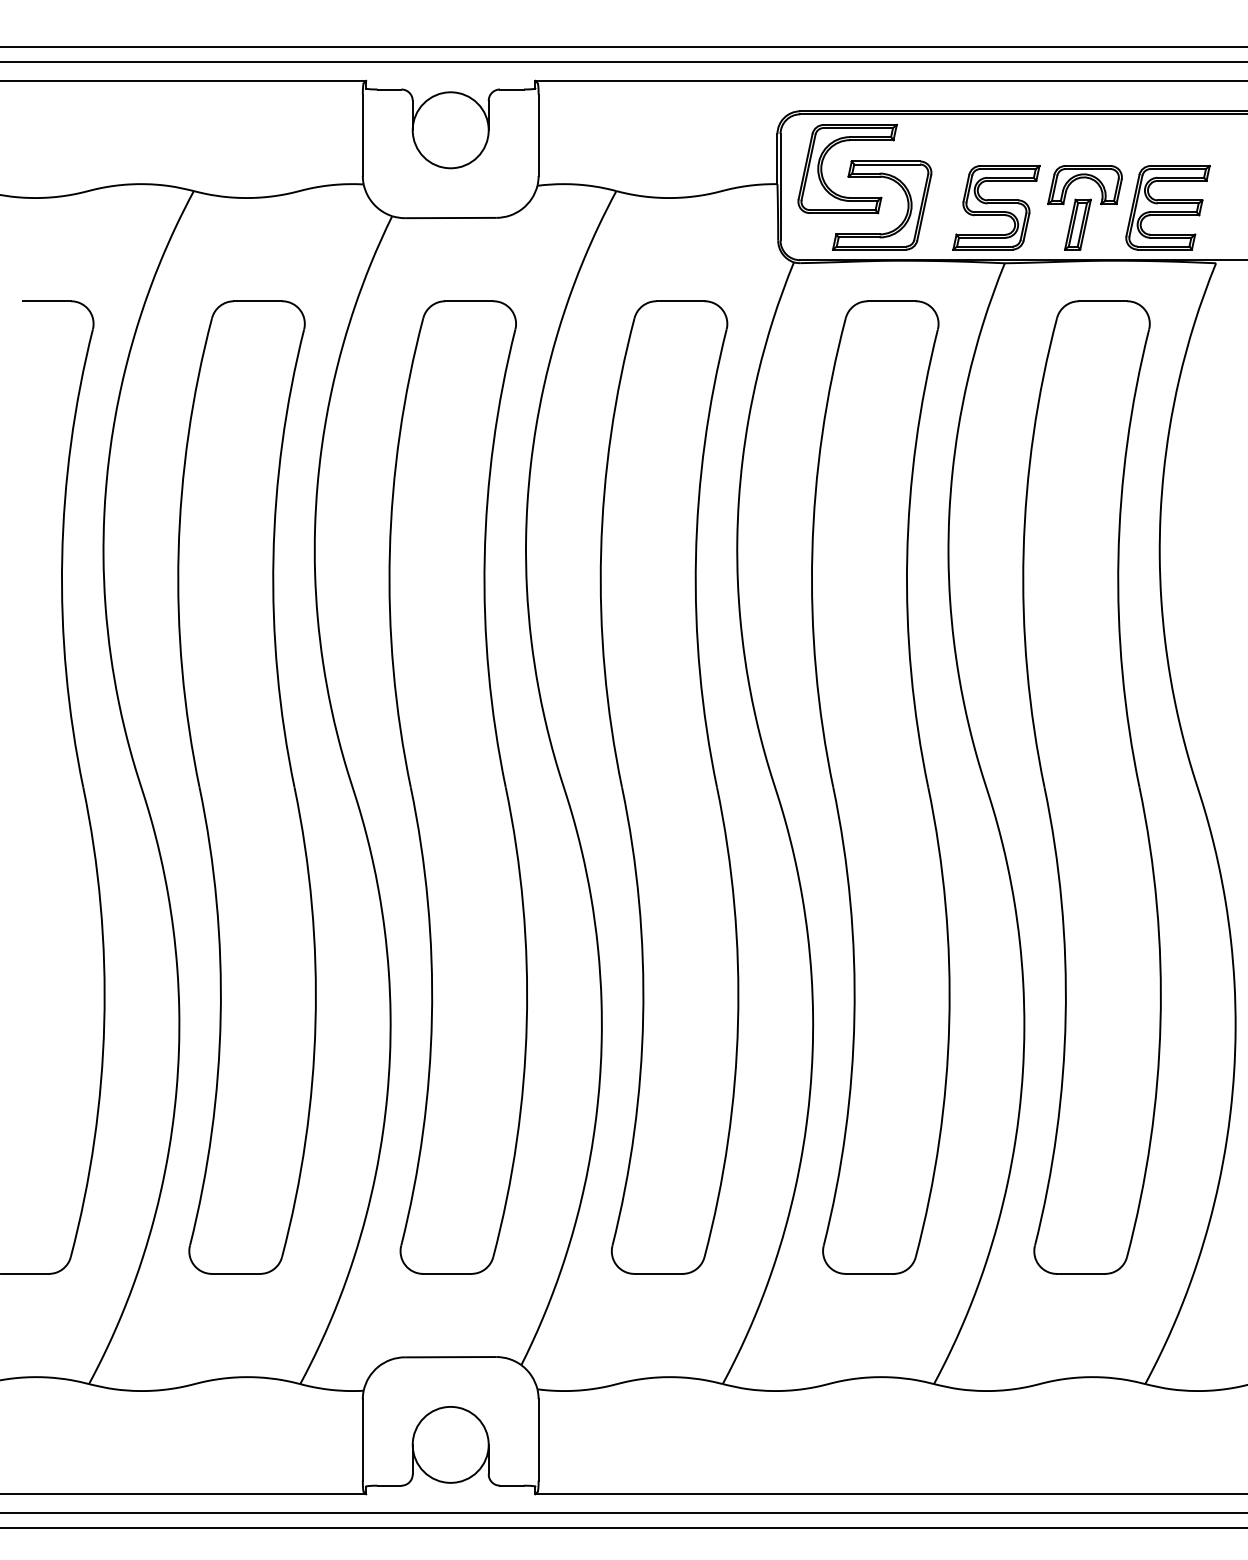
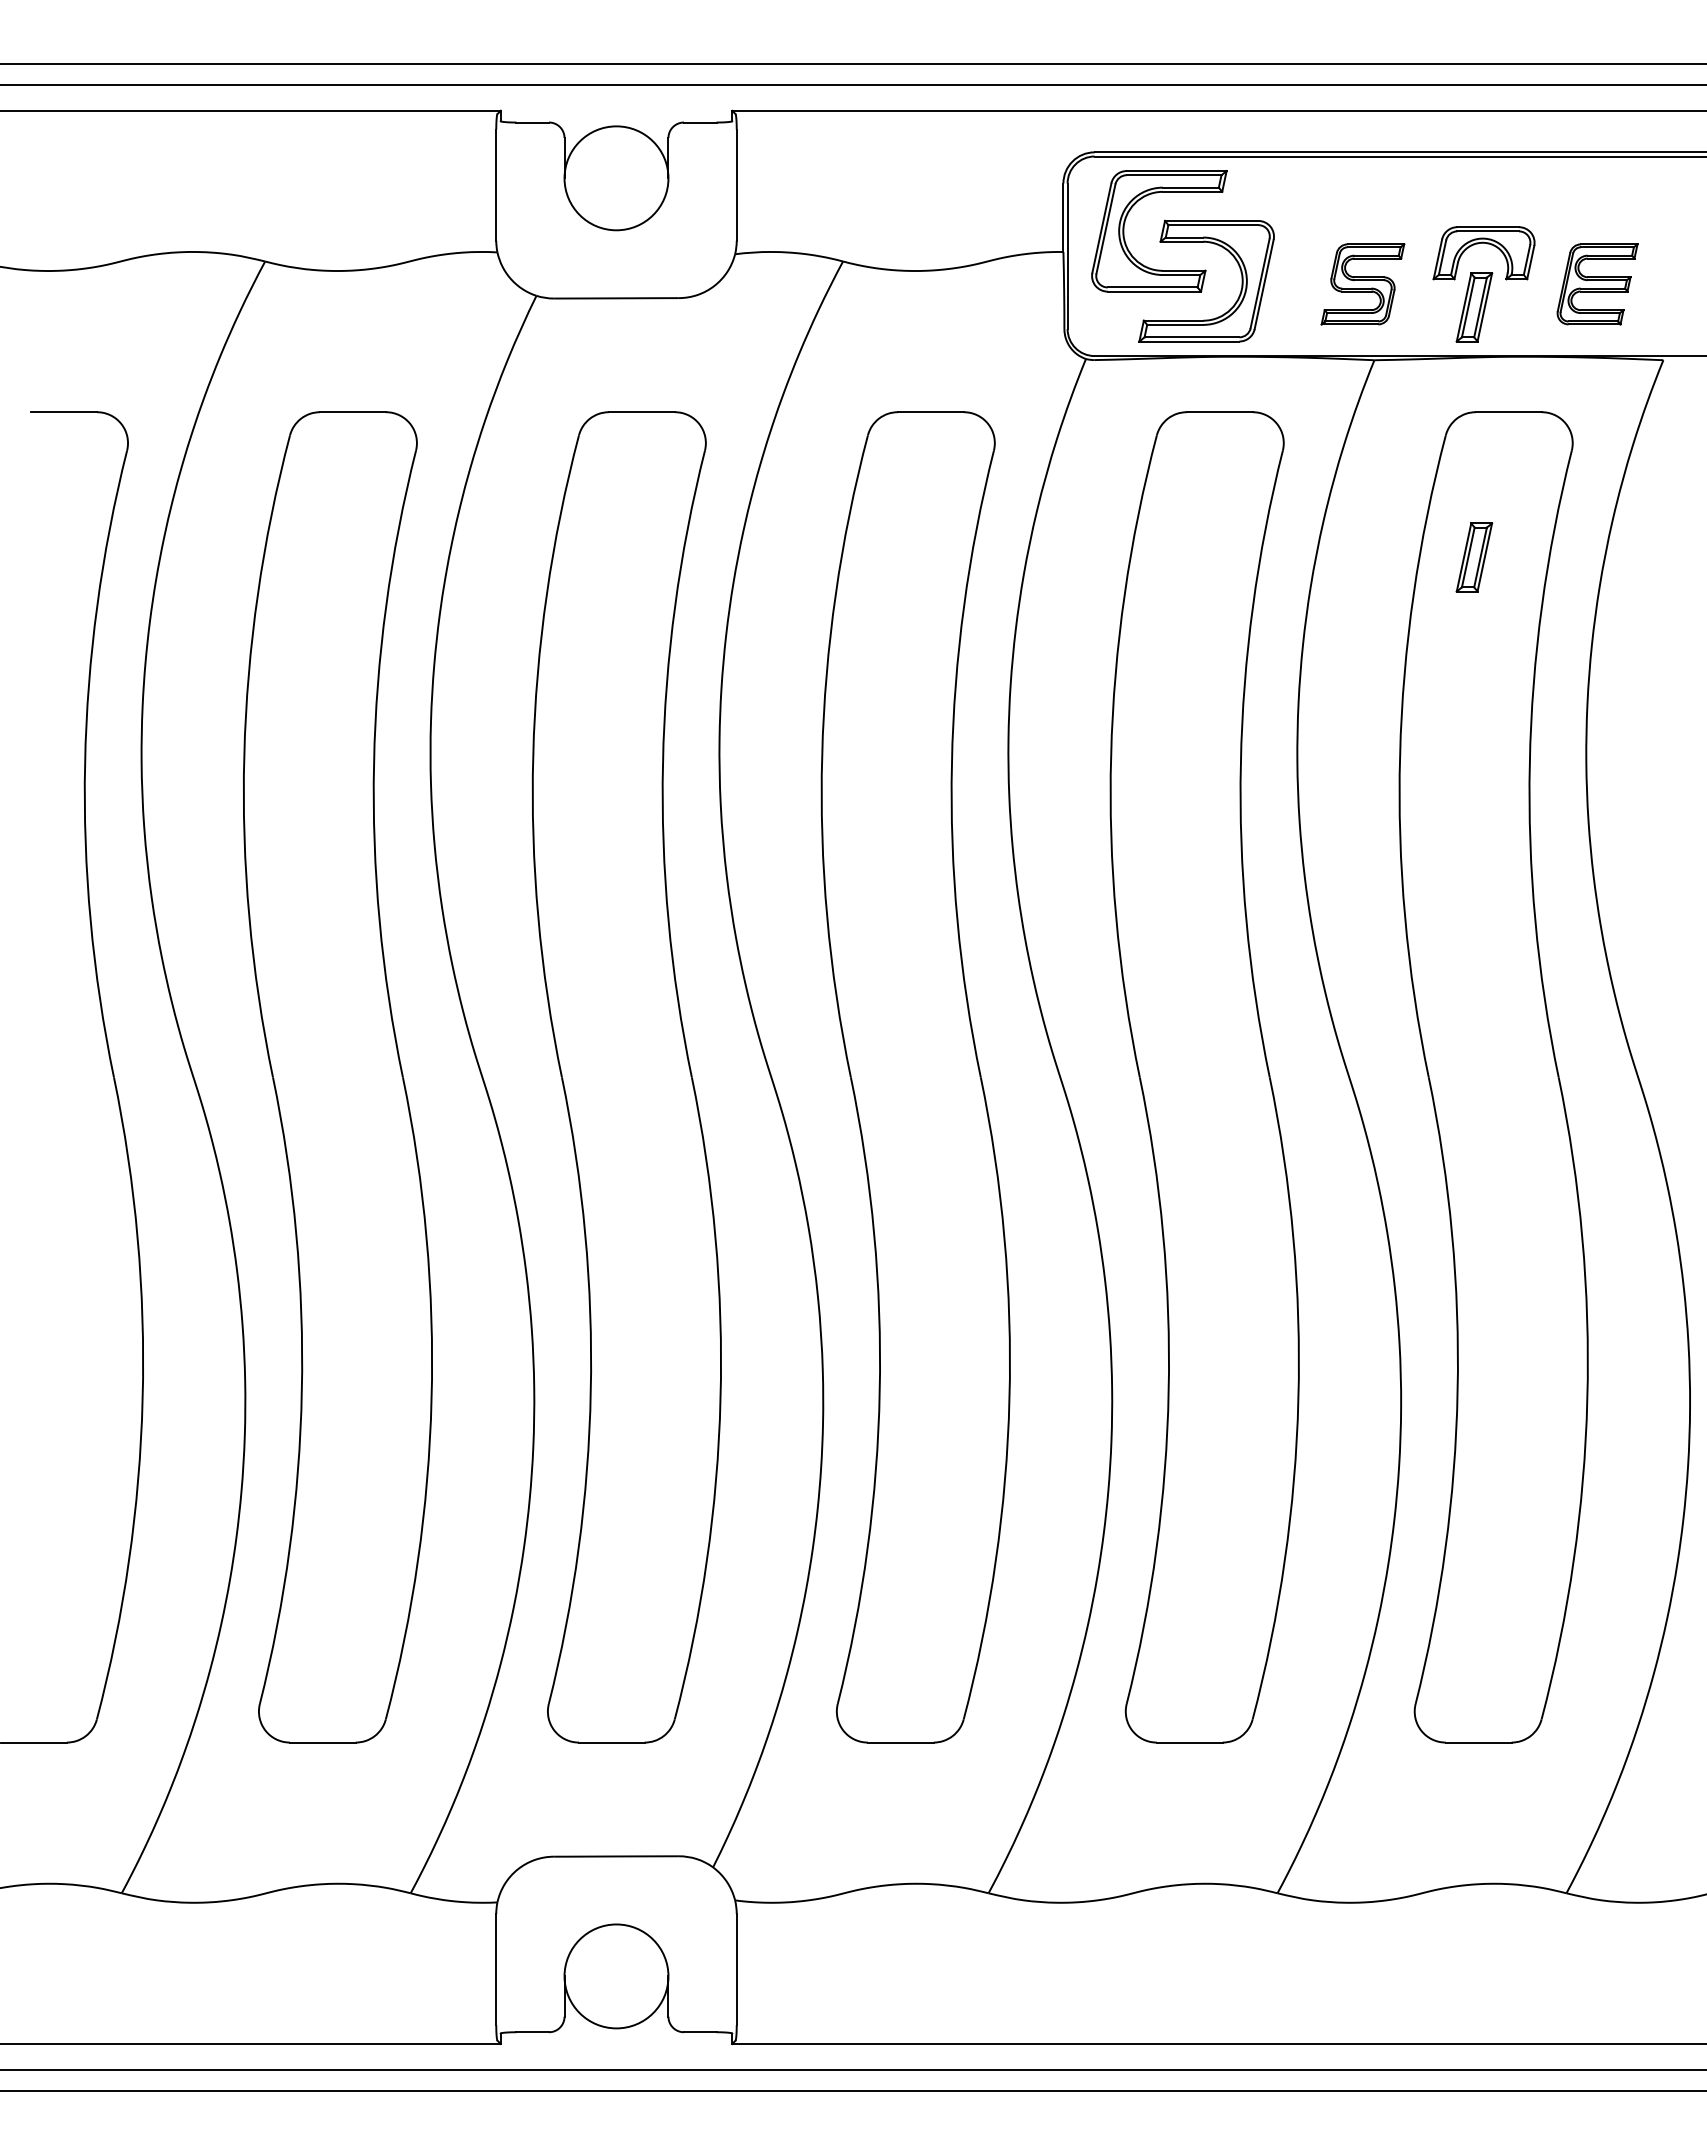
part: (996, 207) -> (1362, 284), size x0.7
part: (1167, 207) -> (1597, 284), size x0.7
part: (1078, 407) -> (1474, 557), added

